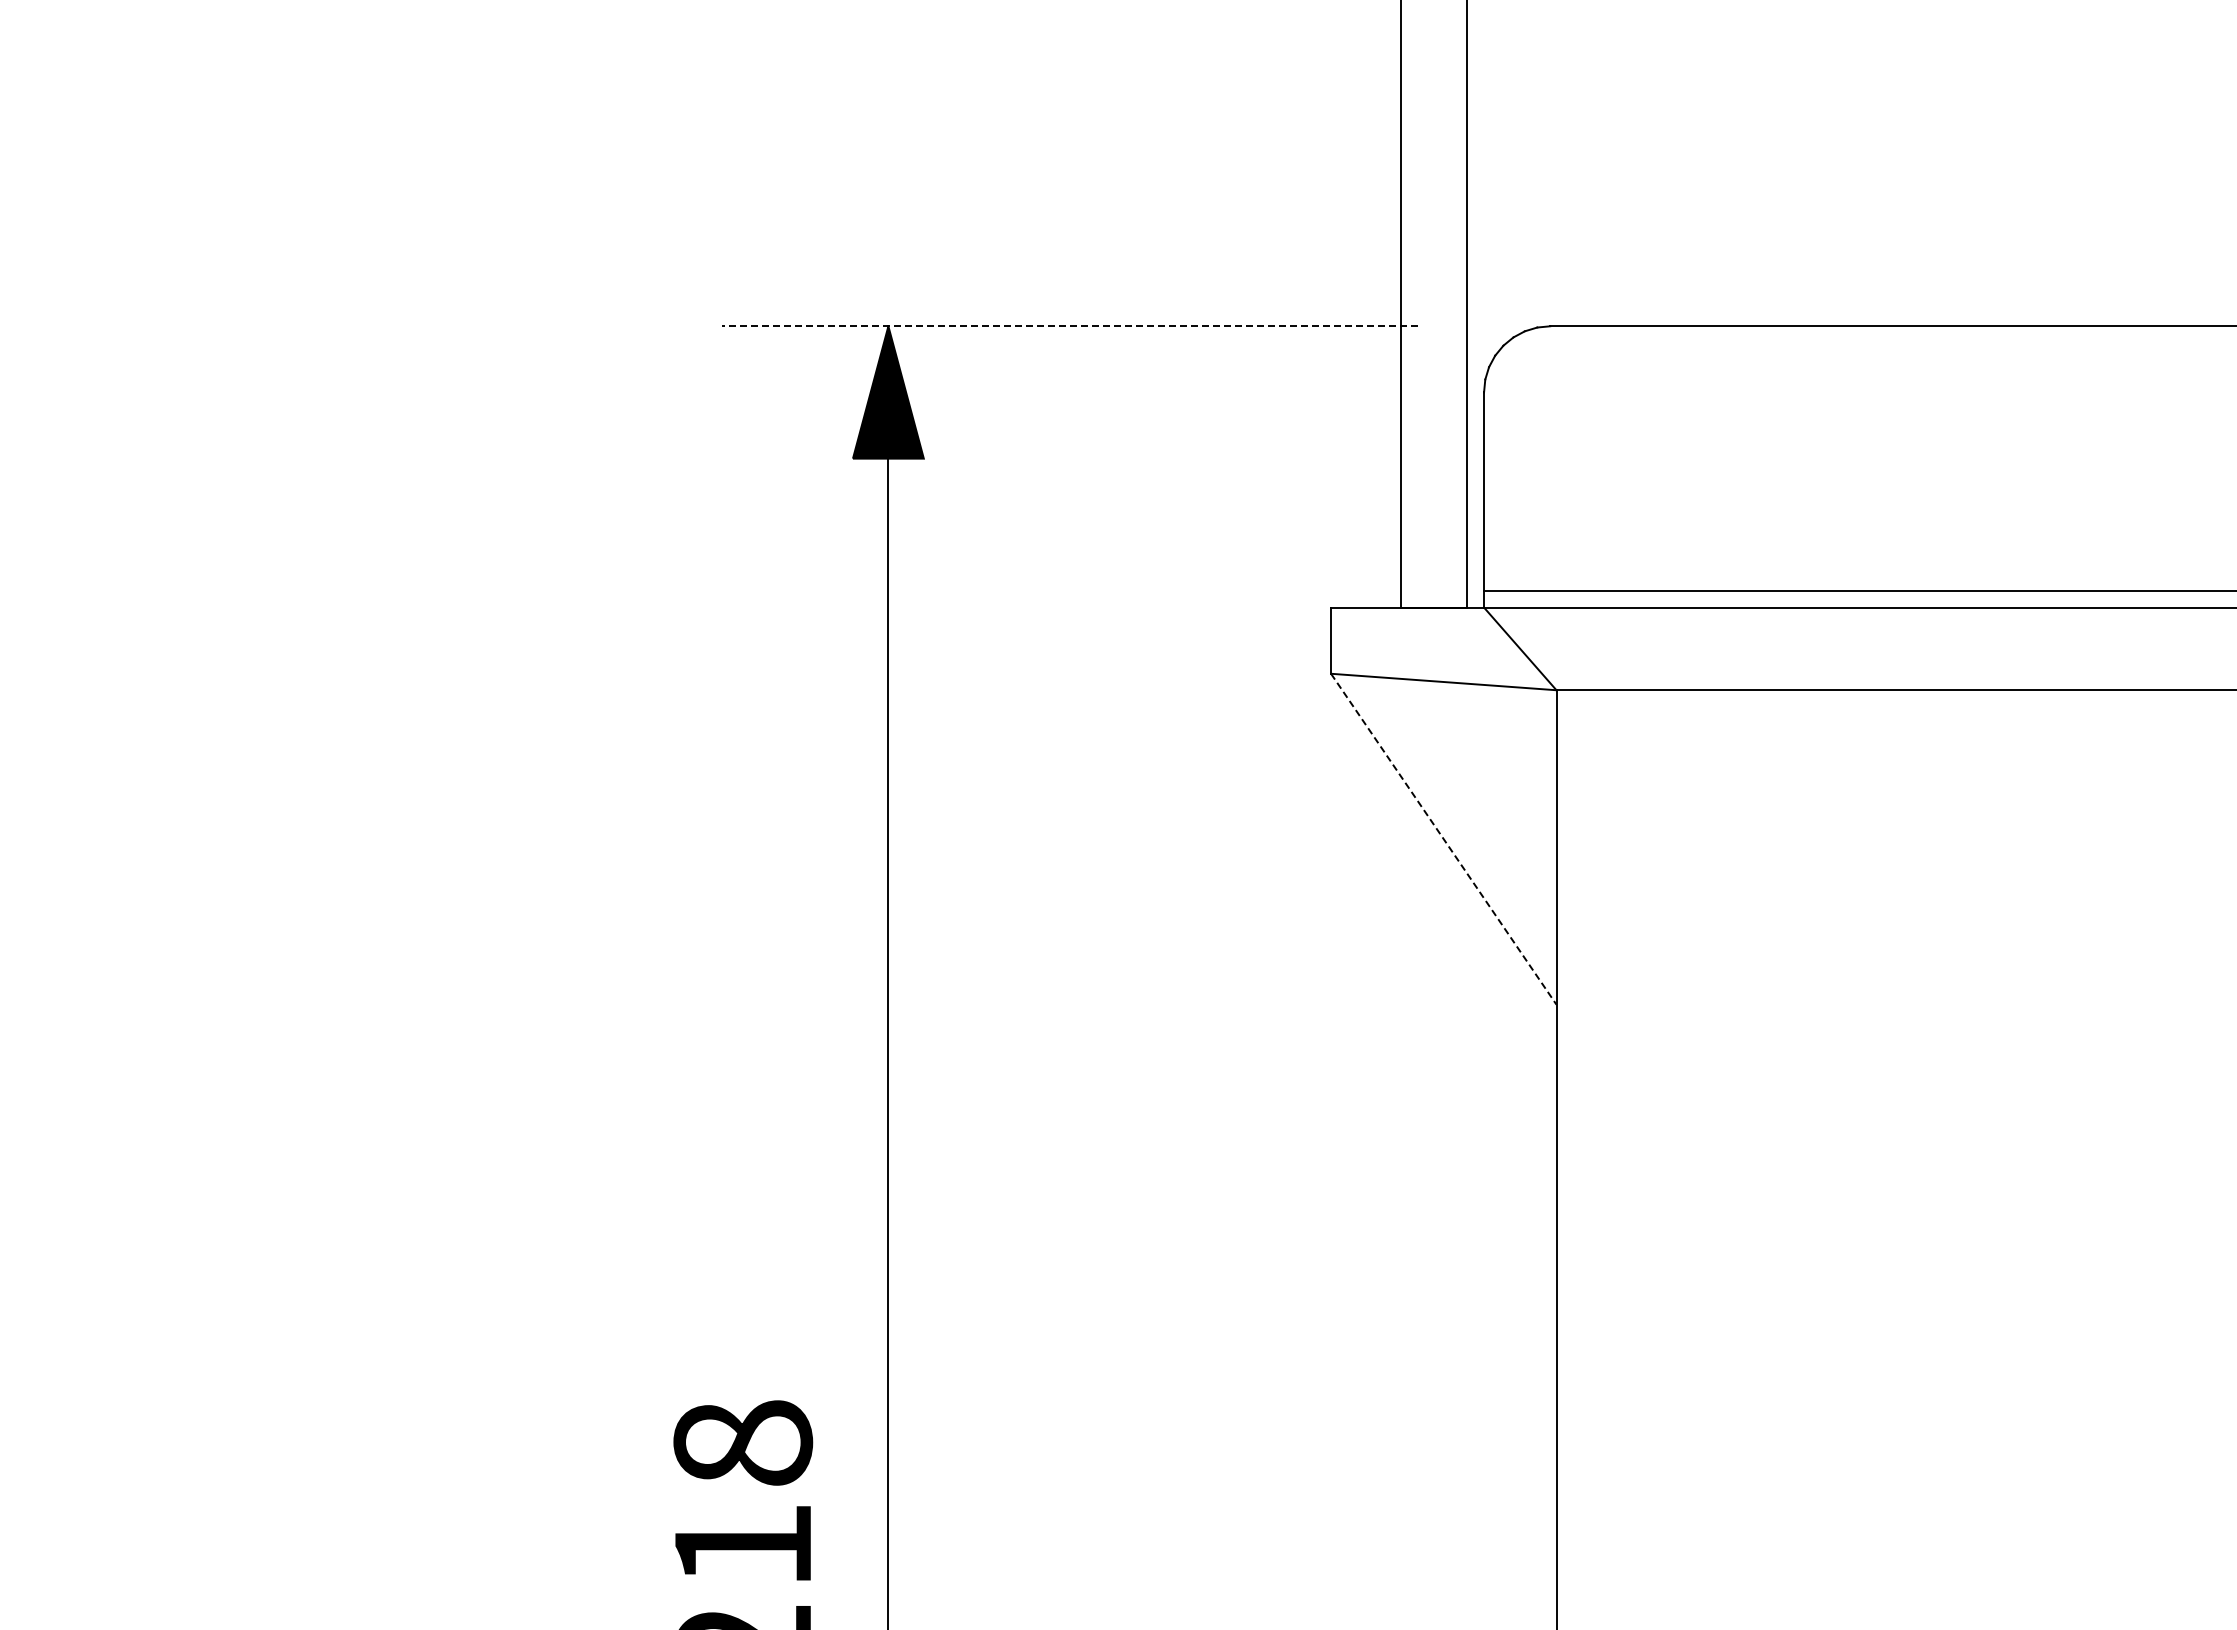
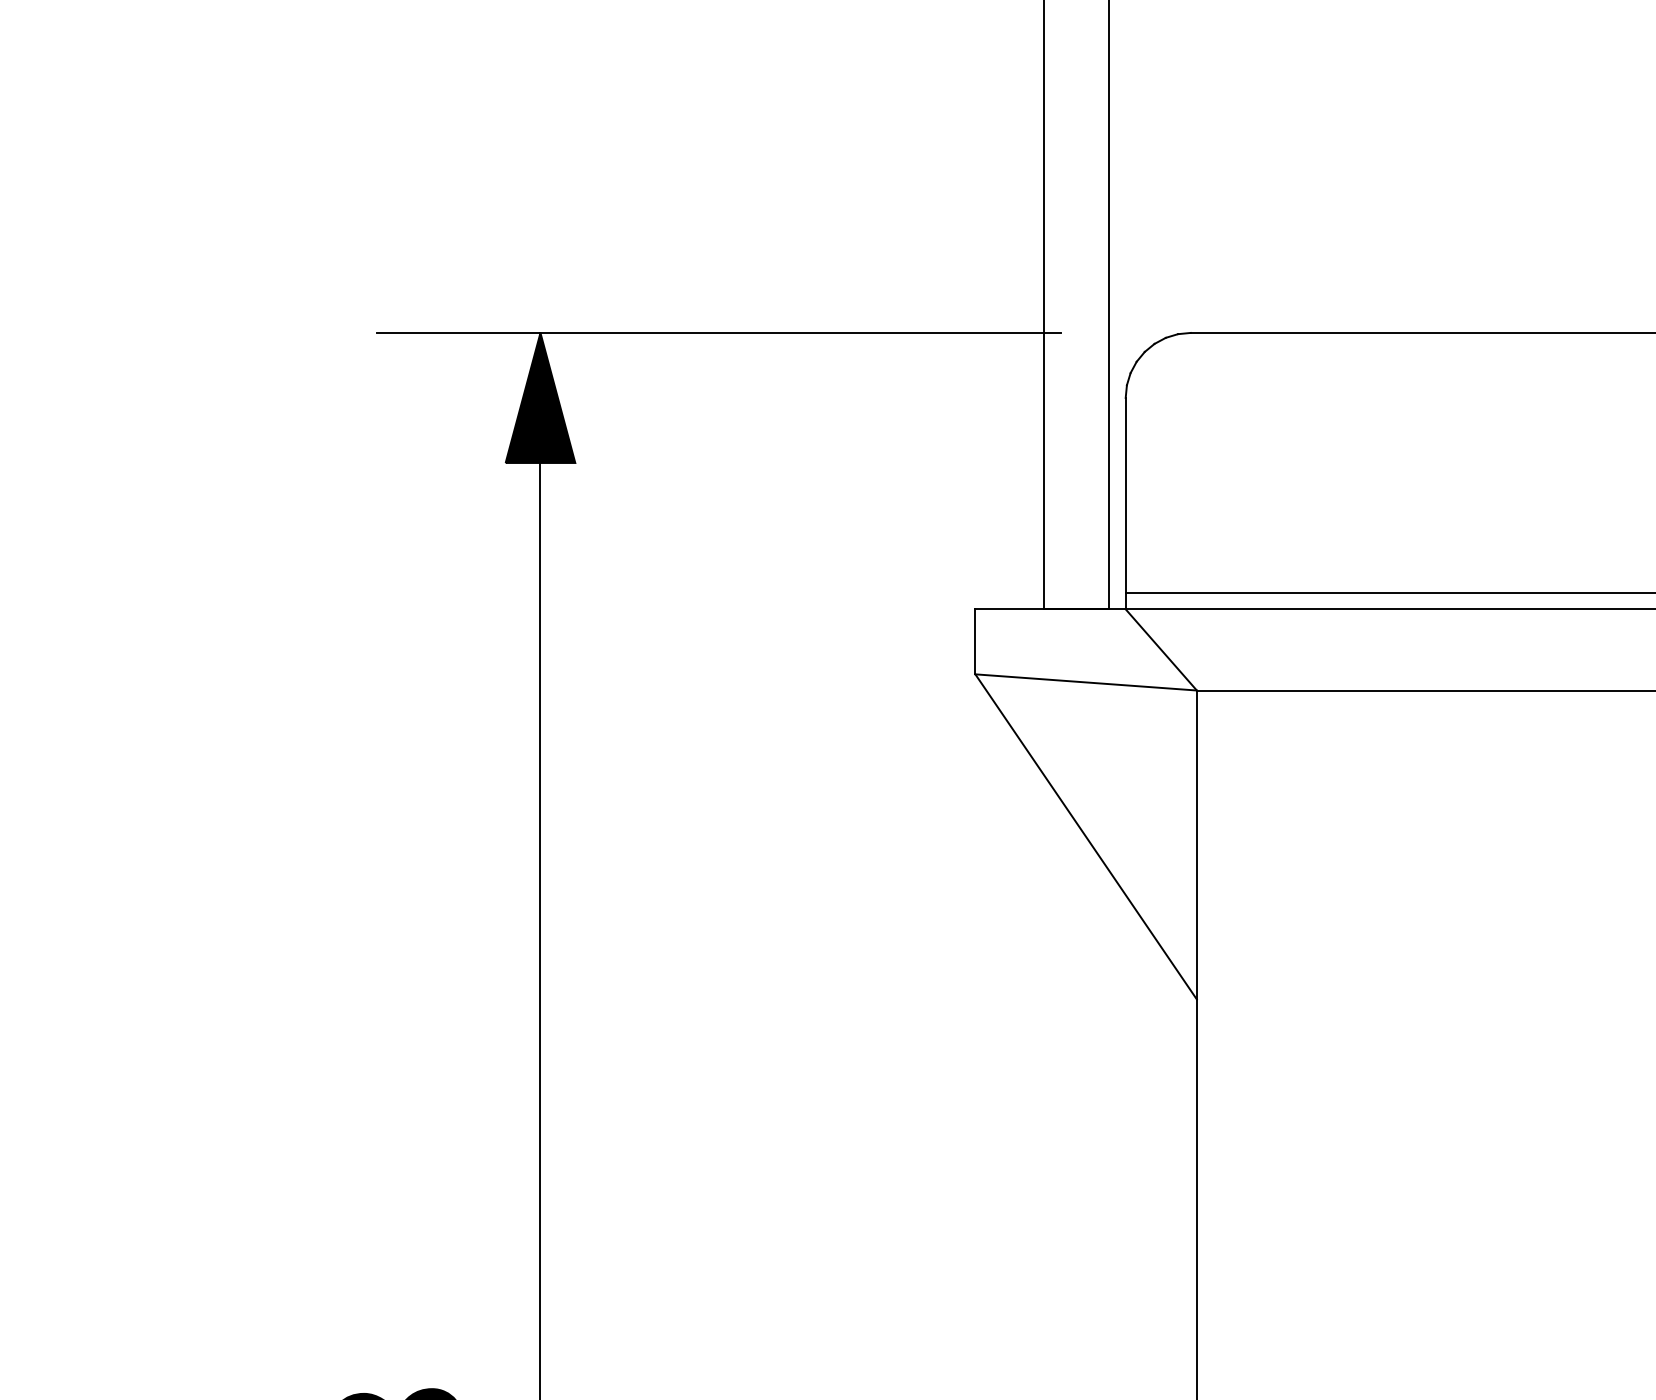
line: (1069, 326) -> (718, 333), dashed -> solid
line: (1444, 839) -> (1086, 837), dashed -> solid

